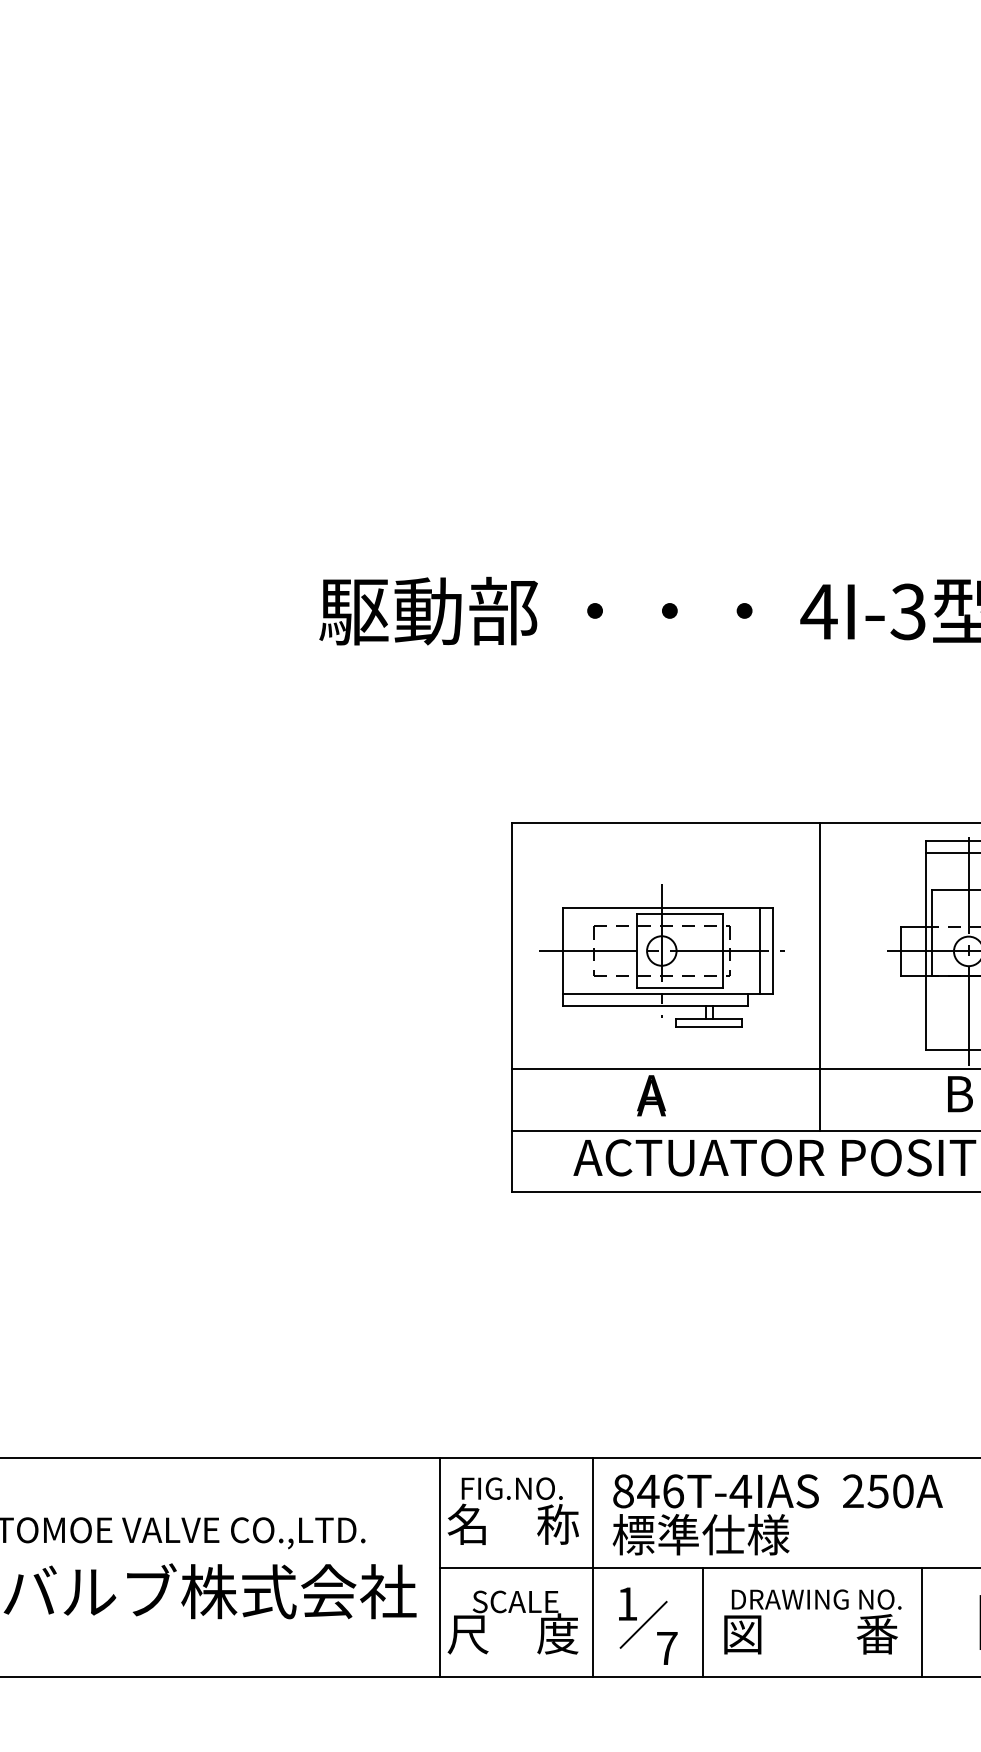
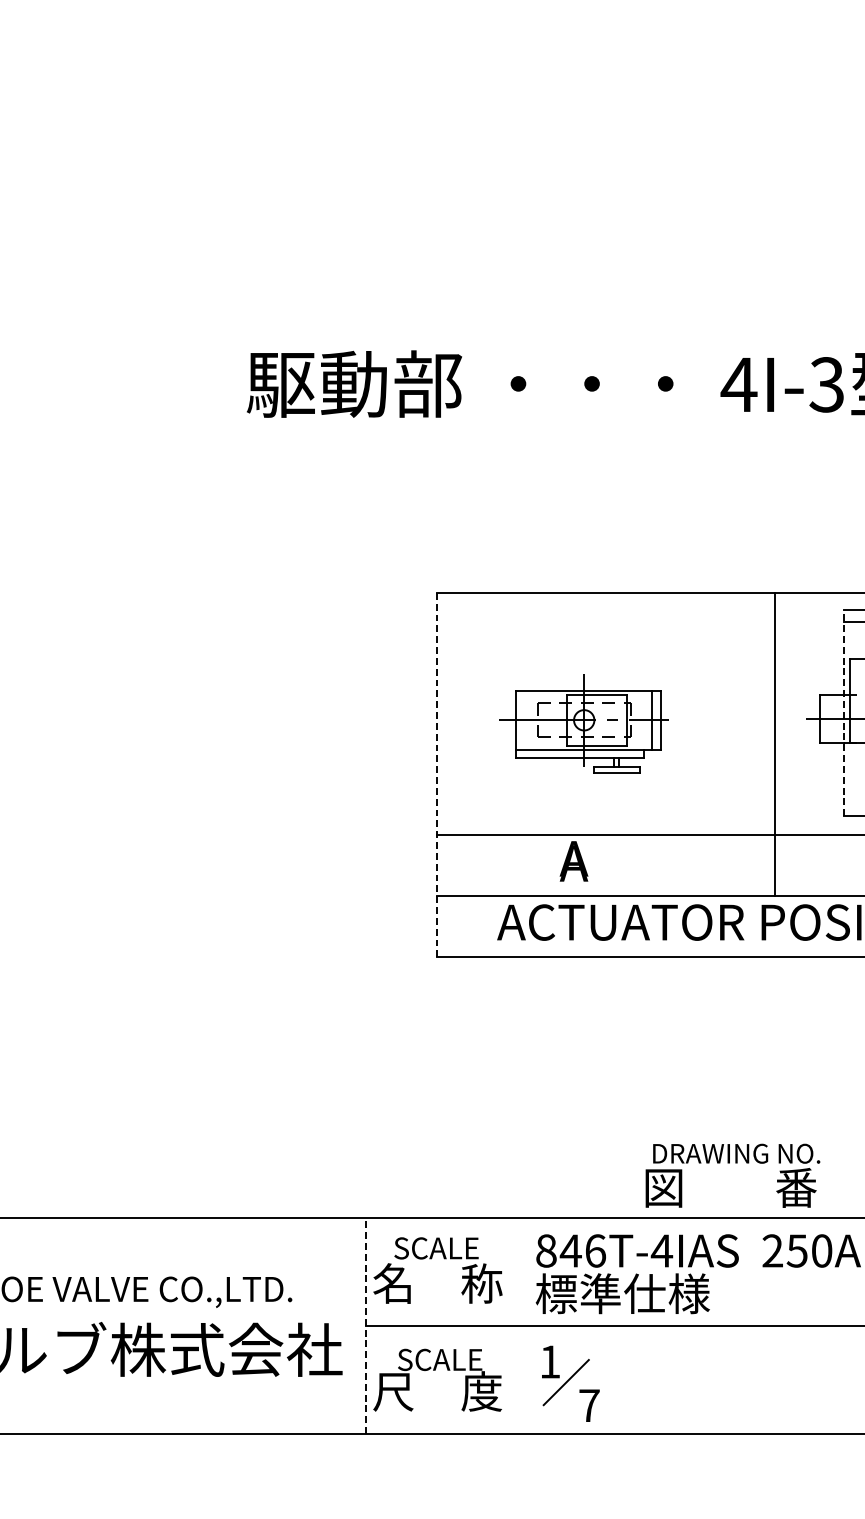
line: (925, 945) -> (843, 713), solid -> dashed
part: (661, 955) -> (583, 723), size x0.7
line: (819, 976) -> (774, 743), moved
line: (512, 1007) -> (437, 774), solid -> dashed
text: (511, 1488) -> (436, 1248), FIG.NO. -> SCALE
line: (439, 1567) -> (365, 1326), solid -> dashed
line: (593, 1567) -> (516, 1326), removed
text: (812, 1621) -> (732, 1175), moved
line: (702, 1622) -> (624, 1380), removed
line: (922, 1622) -> (840, 1380), removed

